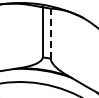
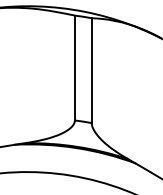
line: (50, 33) -> (91, 70), dashed -> solid

